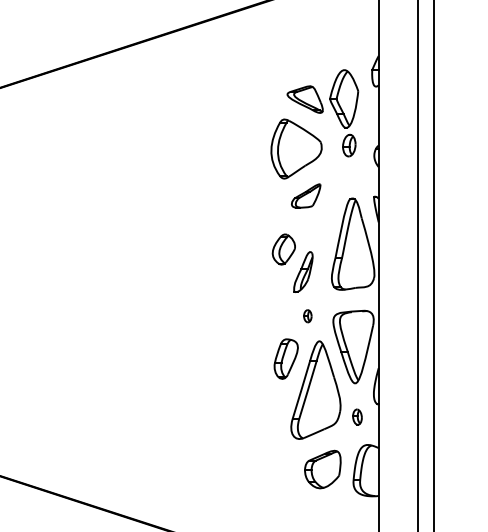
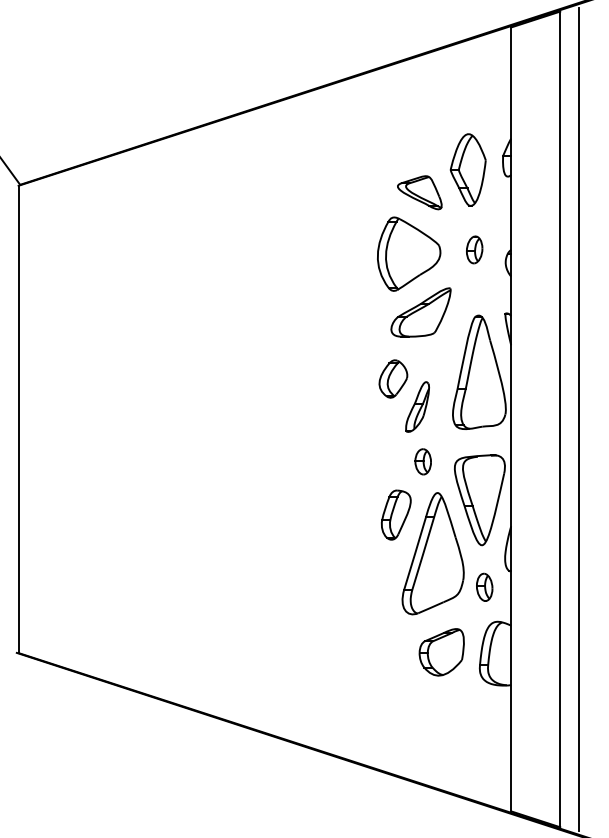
part: (343, 98) -> (467, 169), moved
part: (305, 195) -> (420, 312), size x1.67
part: (307, 315) -> (422, 461), size x1.67
part: (357, 416) -> (484, 586), size x1.43

